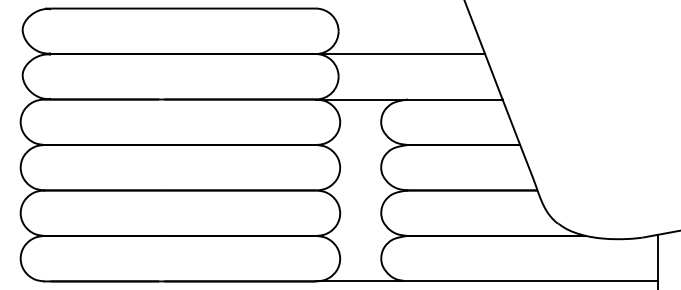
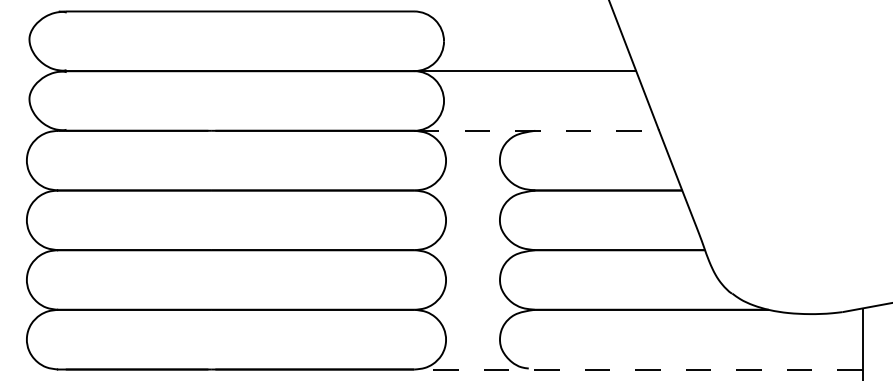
line: (409, 99) -> (537, 130), solid -> dashed
line: (486, 281) -> (637, 369), solid -> dashed

